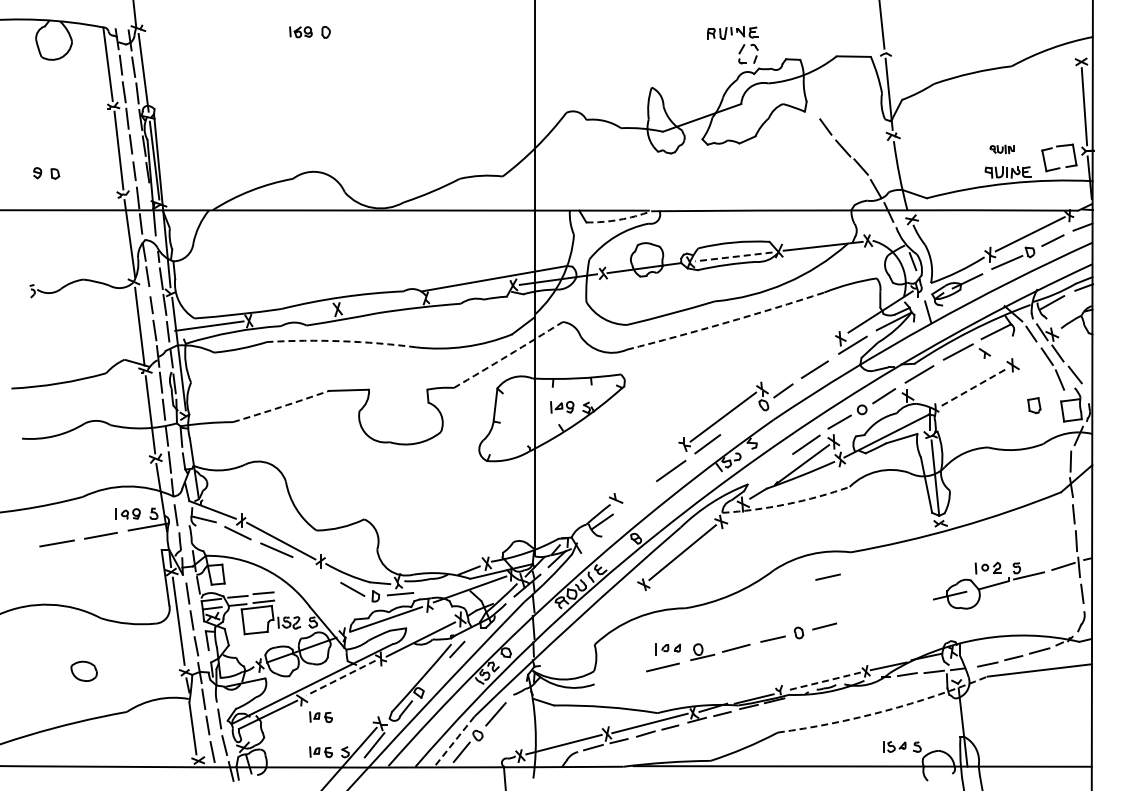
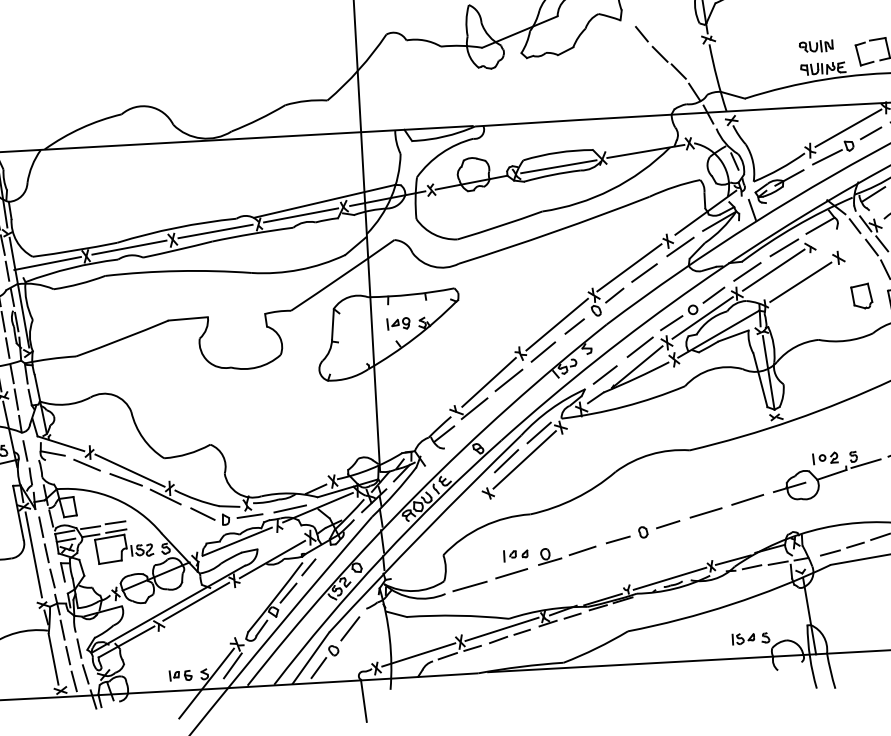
part: (1001, 149) -> (815, 46), size x1.43
arc: (619, 219) -> (444, 136), dashed -> solid
line: (733, 256) -> (558, 166), dashed -> solid
line: (469, 291) -> (301, 215), added
line: (381, 302) -> (215, 230), added
line: (293, 314) -> (129, 247), added
arc: (726, 322) -> (555, 231), dashed -> solid
arc: (341, 341) -> (178, 271), dashed -> solid
arc: (508, 355) -> (342, 275), dashed -> solid
line: (799, 363) -> (629, 267), added
line: (945, 374) -> (772, 270), added
line: (973, 387) -> (801, 281), dashed -> solid
part: (1034, 405) -> (862, 296), size x1.67
arc: (281, 407) -> (122, 339), dashed -> solid
line: (871, 418) -> (702, 317), added
line: (740, 419) -> (574, 326), added
line: (769, 470) -> (605, 374), added
line: (650, 471) -> (488, 382), added
line: (634, 497) -> (474, 408), added
arc: (786, 504) -> (624, 406), dashed -> solid
line: (698, 525) -> (538, 432), added
line: (663, 552) -> (505, 460), added
line: (315, 569) -> (165, 496), added
line: (827, 576) -> (668, 475), removed
line: (441, 588) -> (289, 508), added
line: (906, 605) -> (747, 499), added
line: (863, 616) -> (705, 512), added
line: (434, 674) -> (287, 593), added
line: (619, 677) -> (469, 585), added
line: (341, 678) -> (196, 602), dashed -> solid
line: (823, 681) -> (670, 578), dashed -> solid
arc: (884, 711) -> (731, 604), dashed -> solid
part: (320, 717) -> (178, 641), removed
line: (454, 742) -> (311, 658), dashed -> solid

